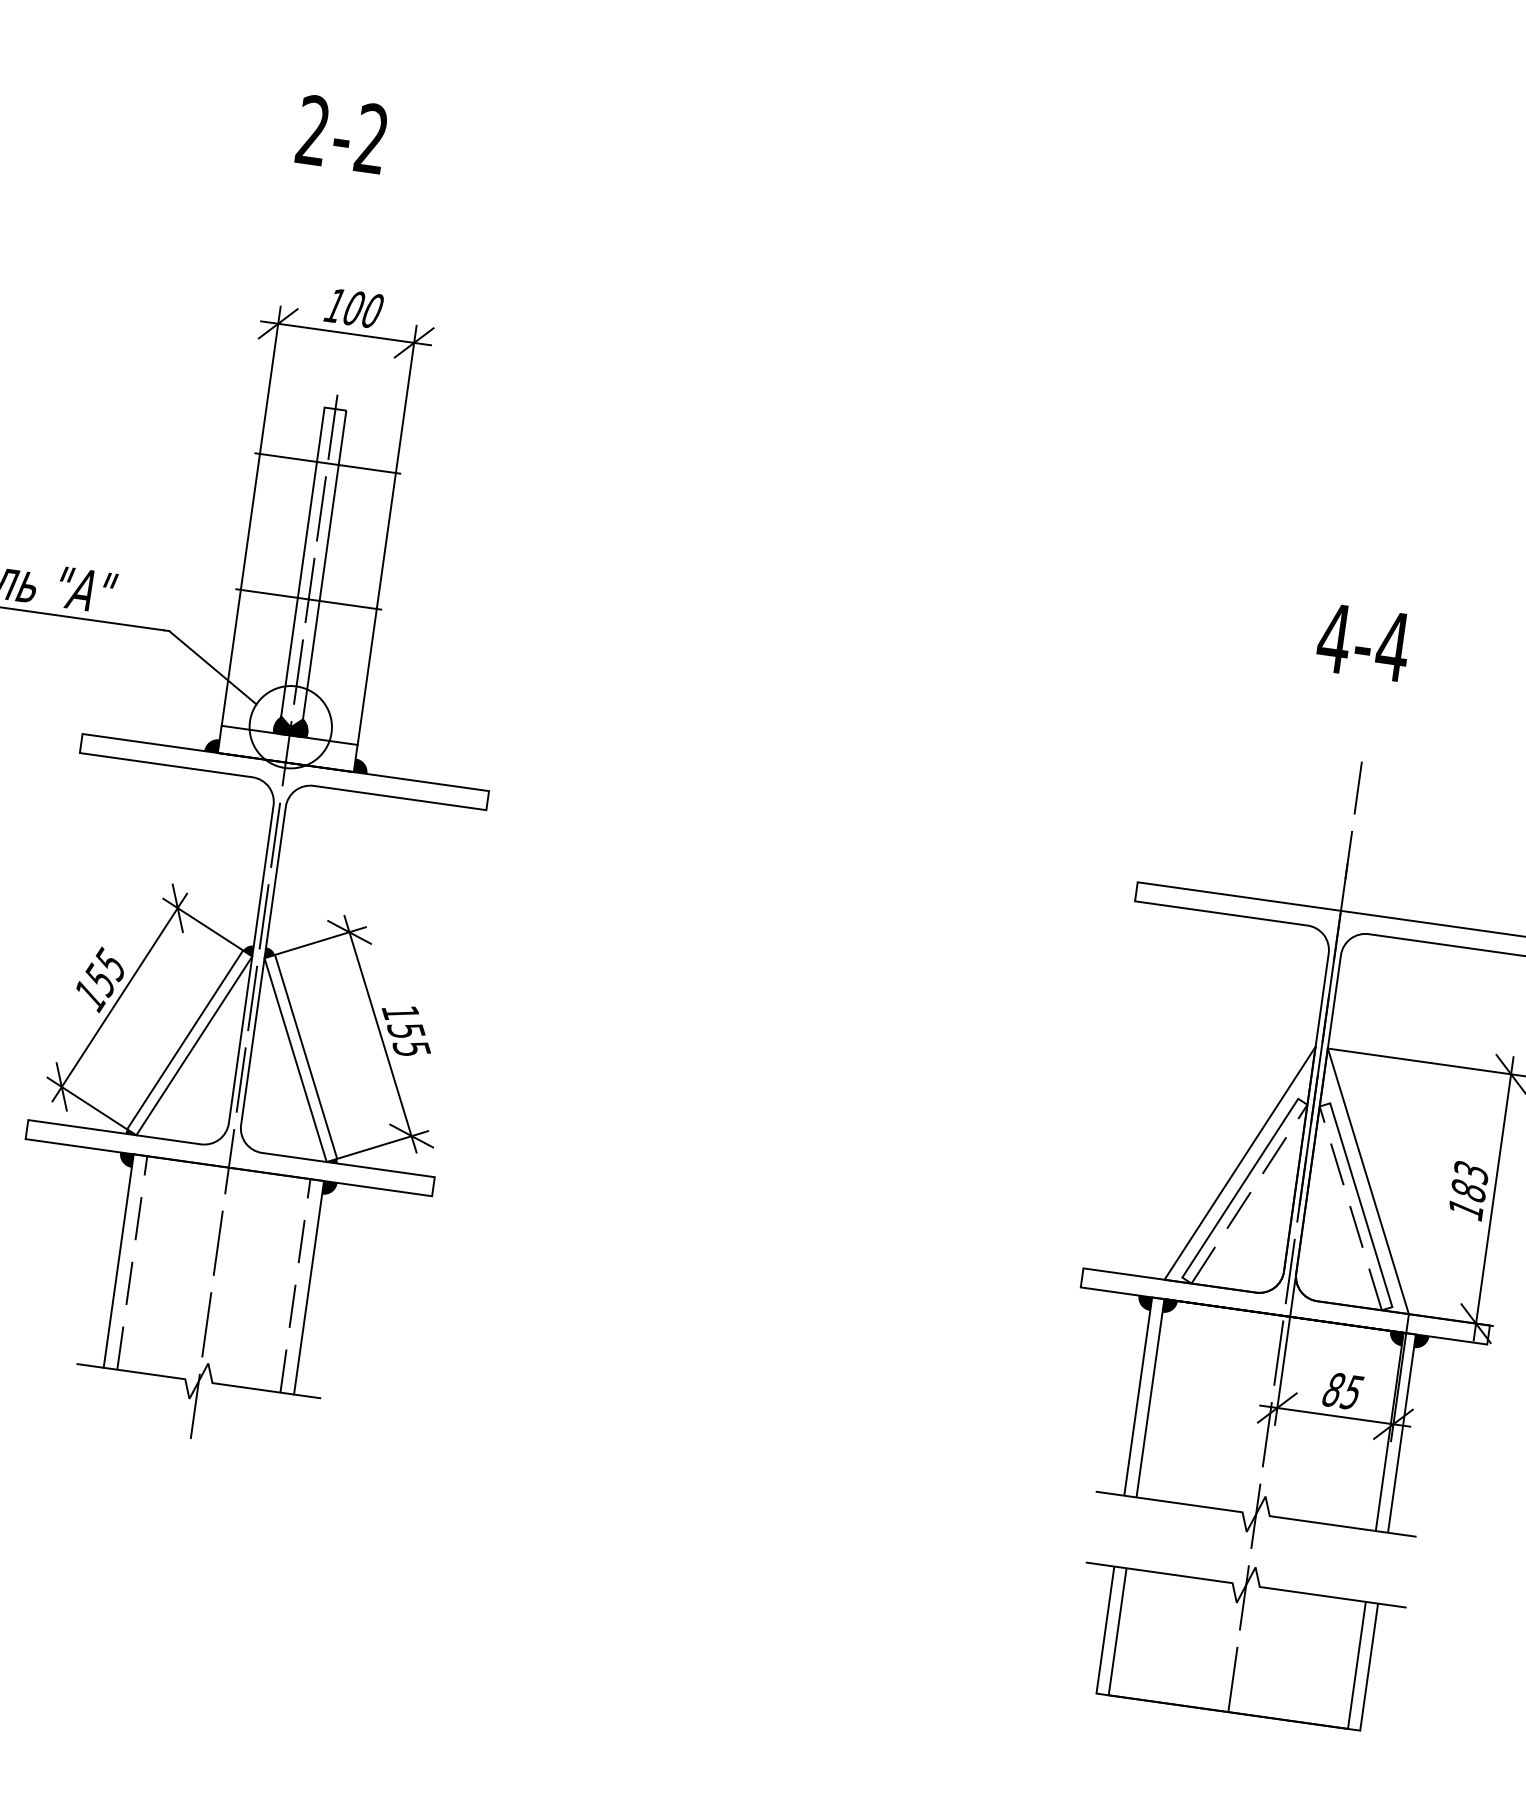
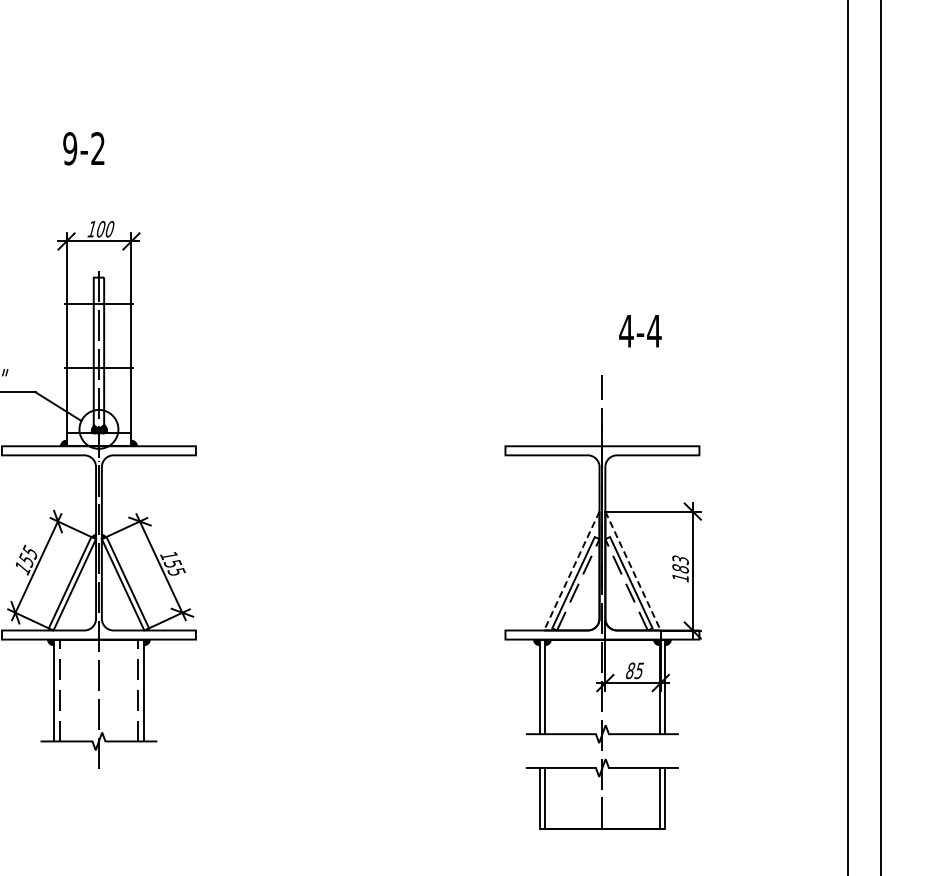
text: (313, 130) -> (70, 148), 2-2 -> 9-2
text: (1363, 643) -> (640, 331), moved
line: (1239, 1164) -> (571, 571), solid -> dashed
line: (1369, 1182) -> (633, 571), solid -> dashed

